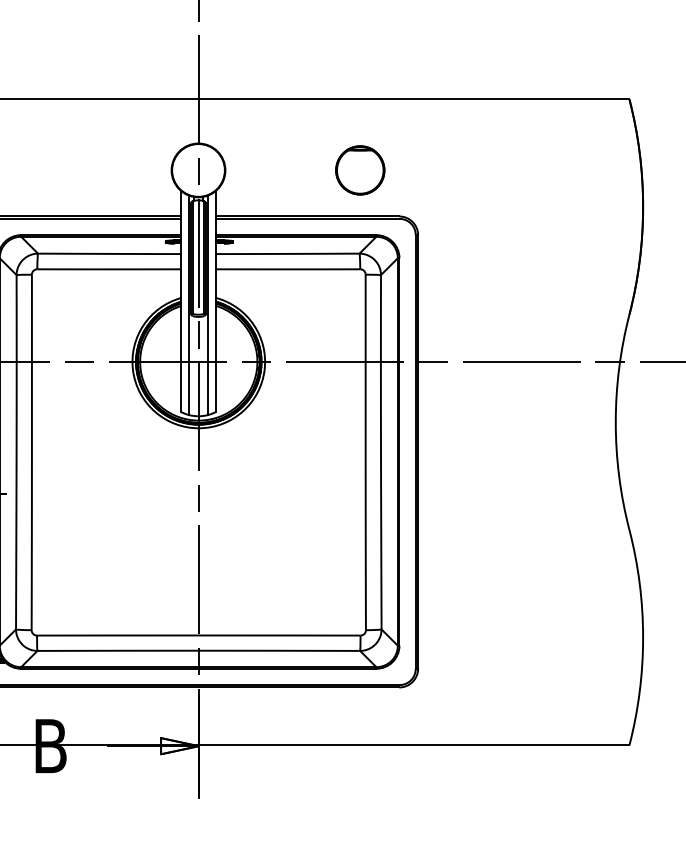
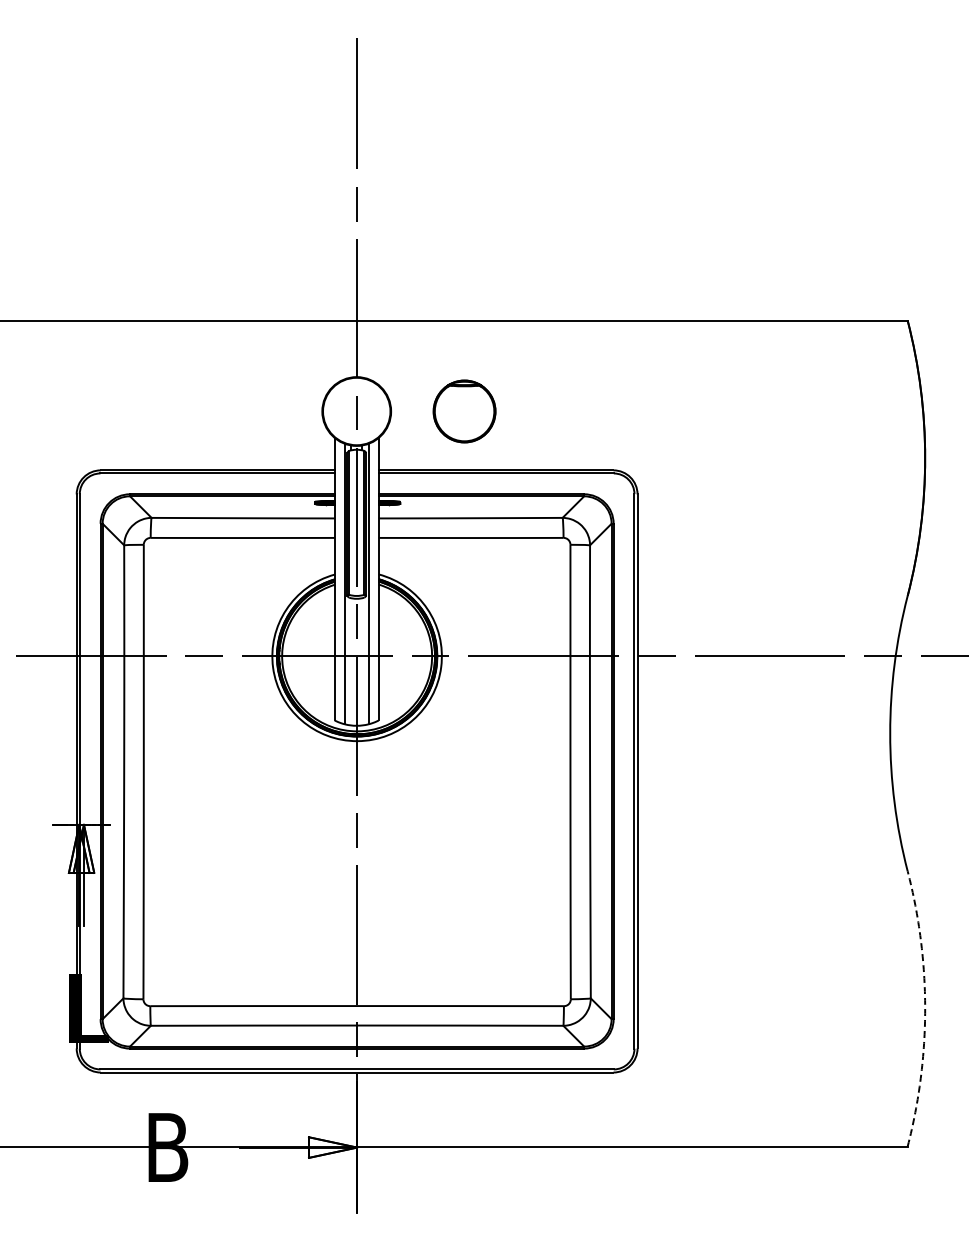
part: (360, 170) -> (464, 411), moved
arc: (643, 637) -> (925, 1008), solid -> dashed

